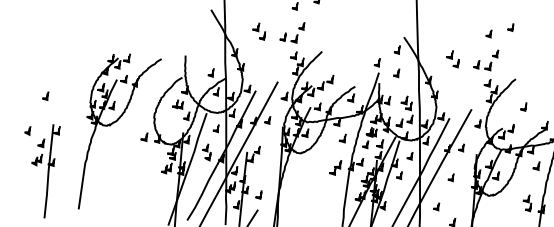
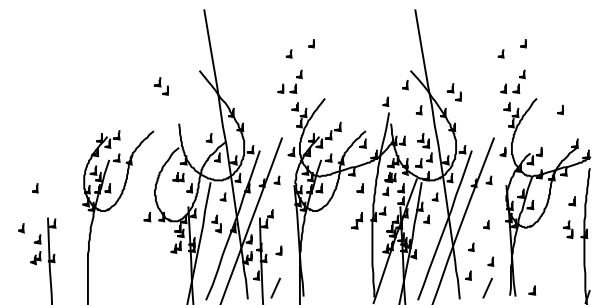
part: (258, 31) -> (160, 86), moved
part: (452, 58) -> (453, 92), moved
part: (479, 59) -> (506, 83), moved
line: (396, 74) -> (419, 111), moved
line: (524, 106) -> (561, 109), moved
line: (537, 166) -> (573, 201), moved
line: (452, 177) -> (487, 224), moved
line: (260, 194) -> (280, 250), moved

